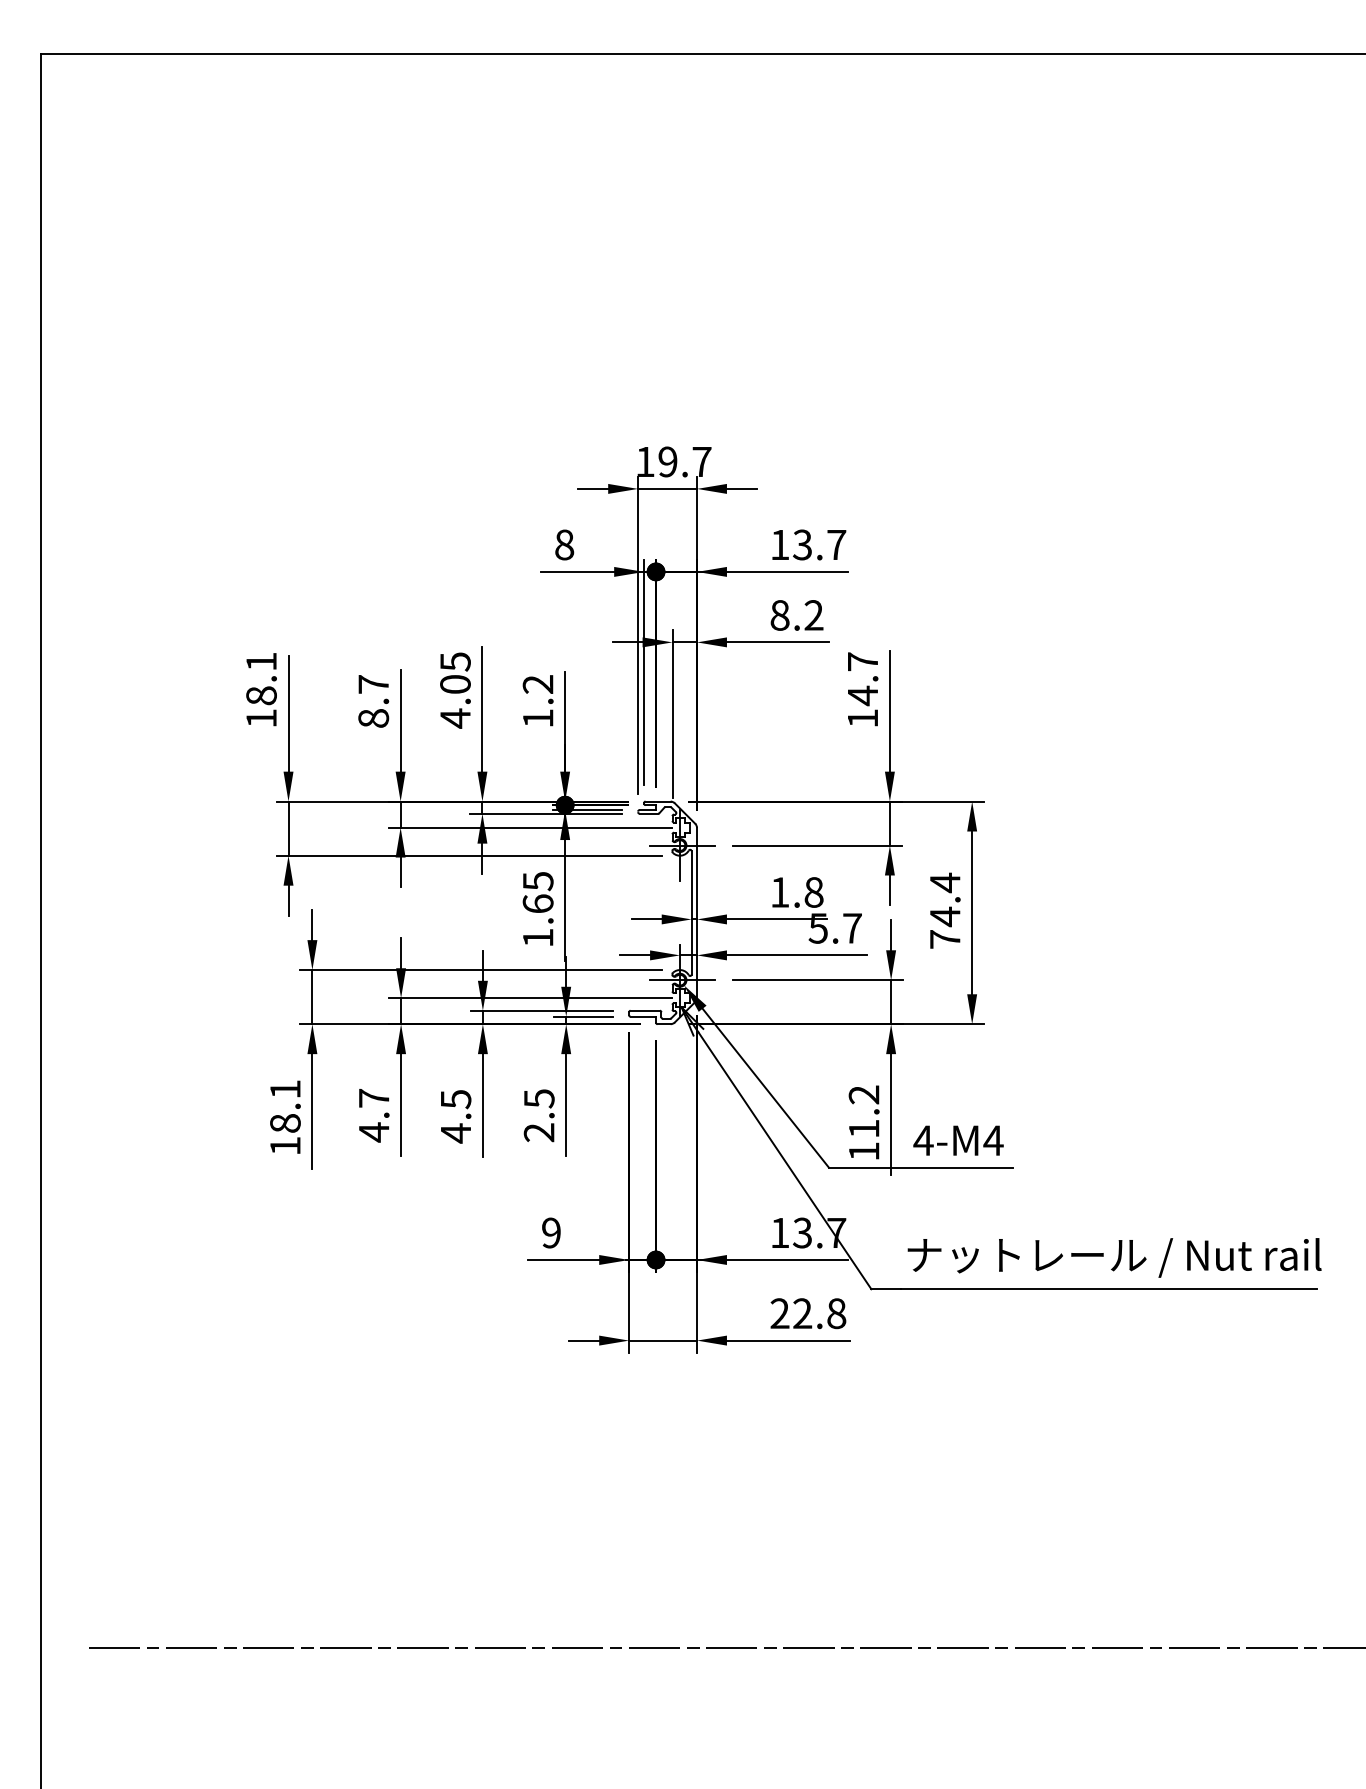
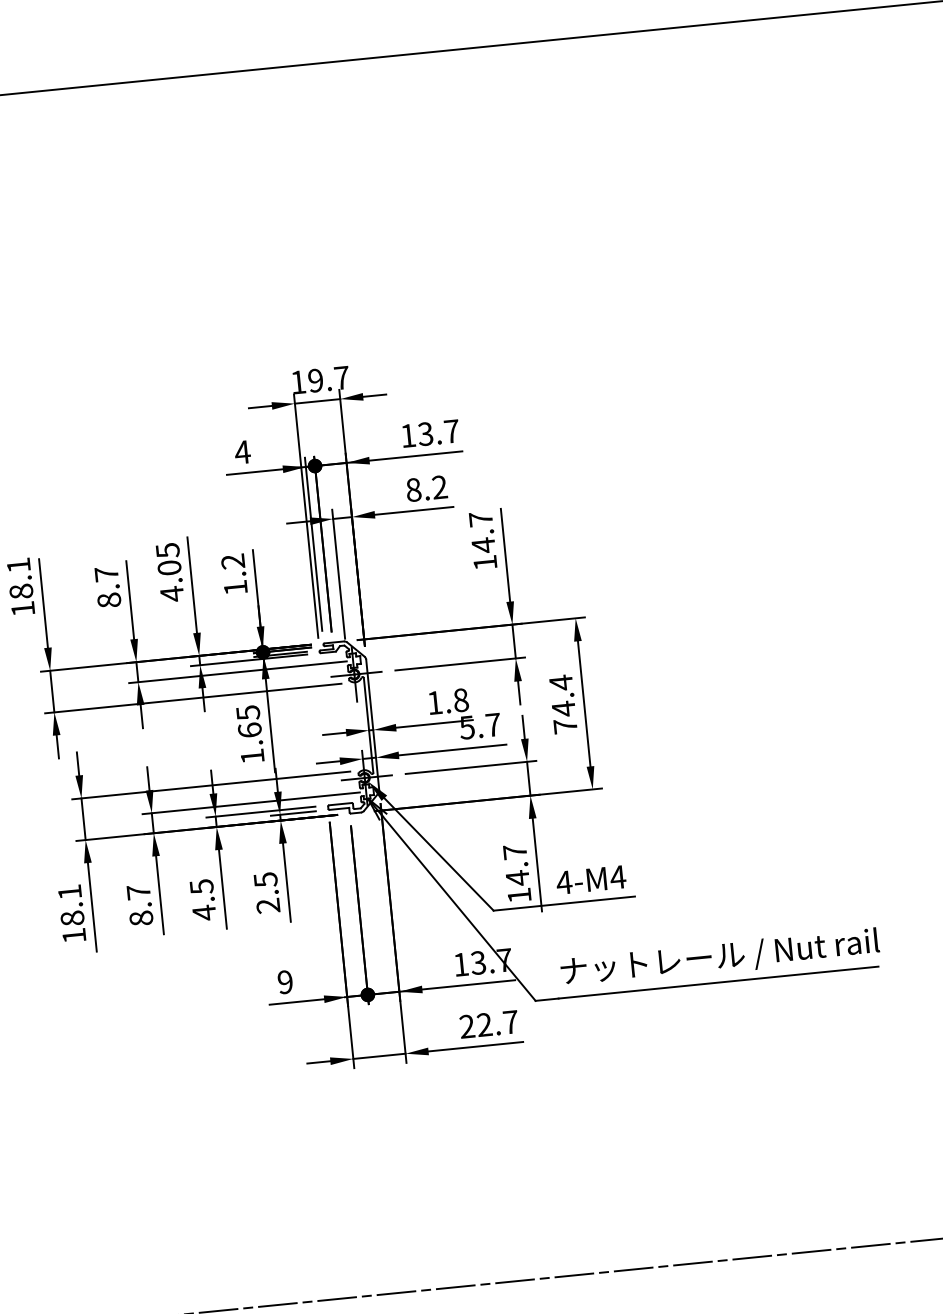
text: (564, 544) -> (242, 452), 8 -> 4
text: (863, 1112) -> (515, 865), 11.2 -> 14.7
text: (373, 1132) -> (140, 918), 4.7 -> 8.7
text: (836, 1313) -> (510, 1022), 22.8 -> 22.7

